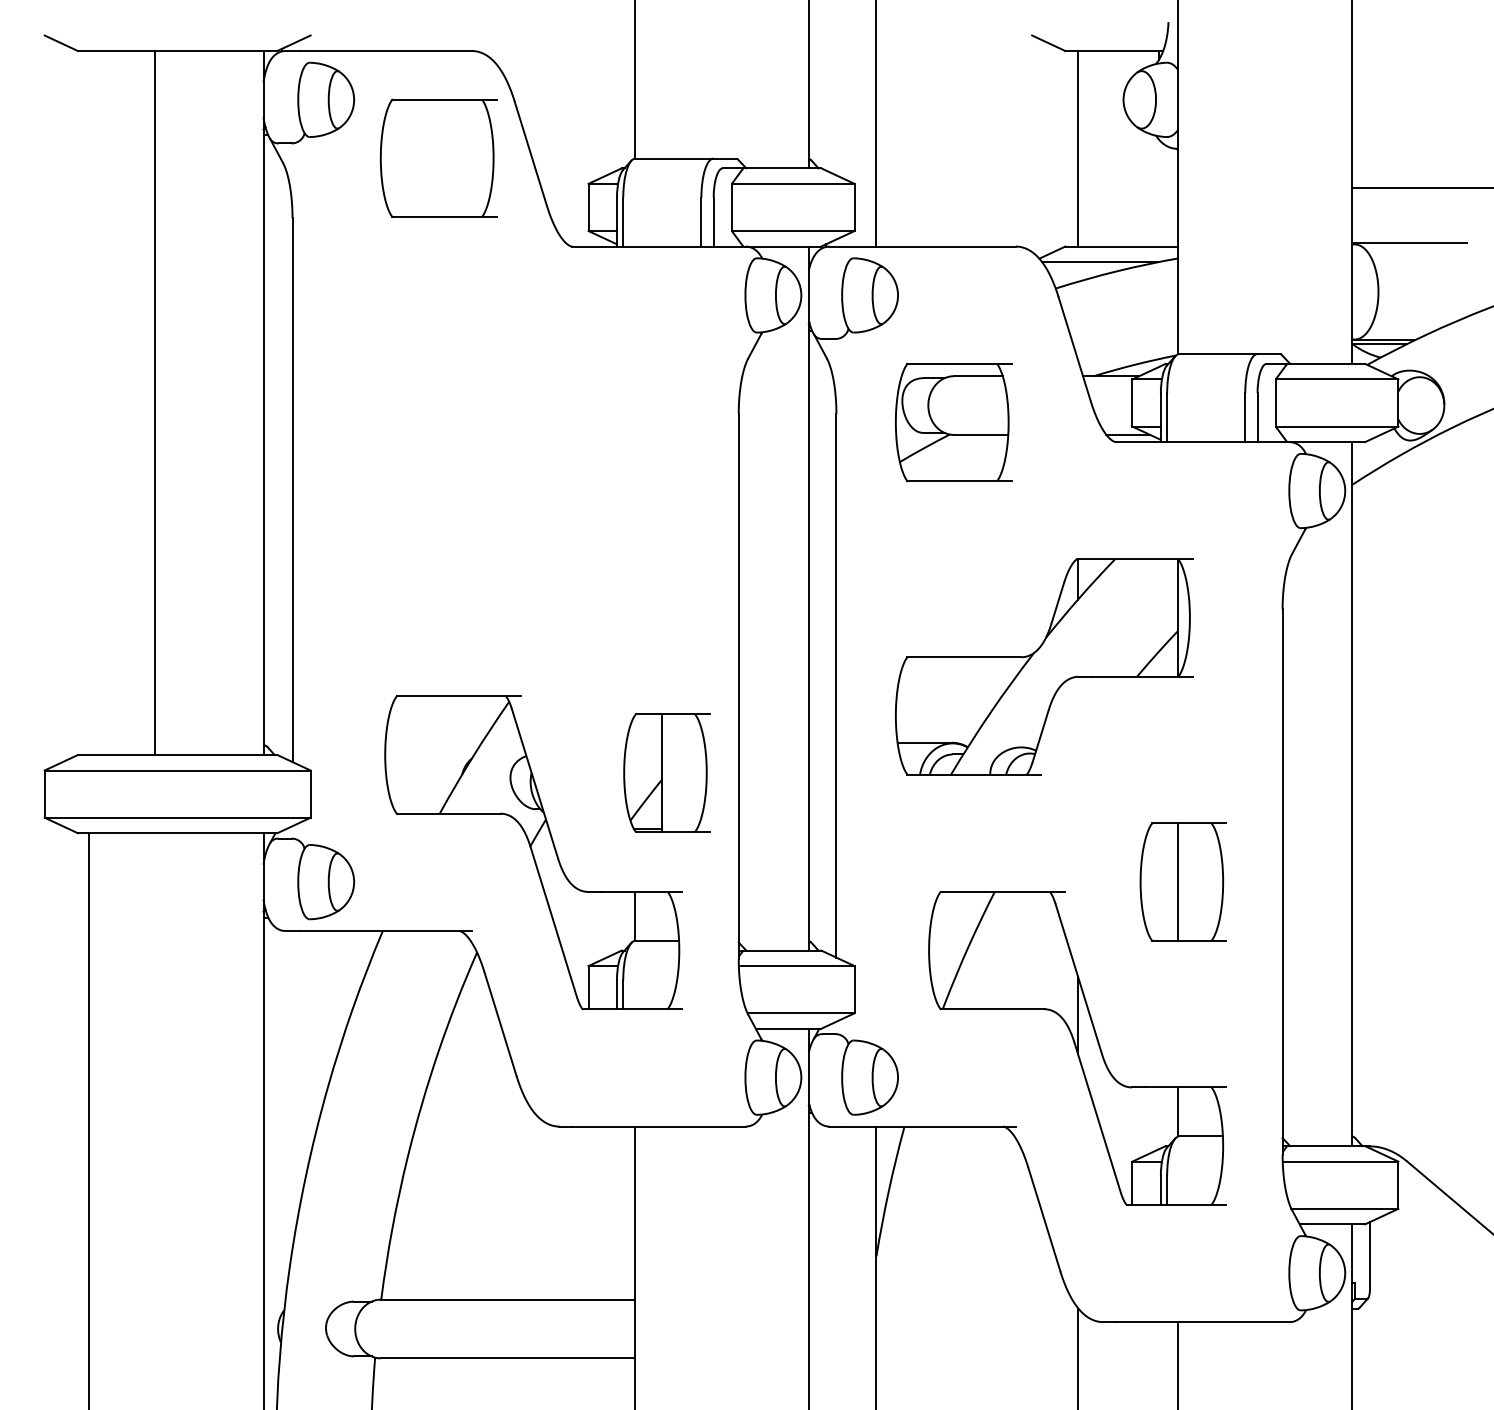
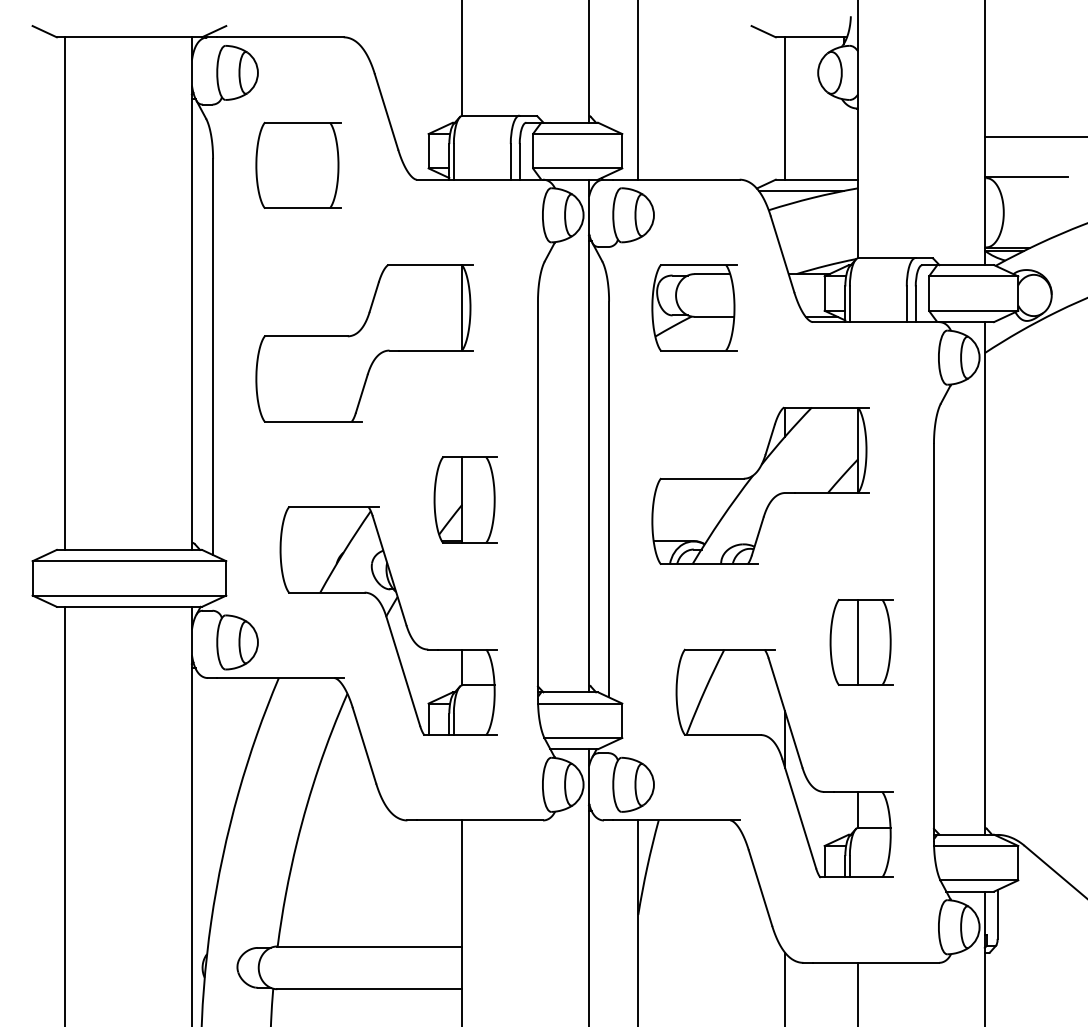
part: (438, 157) -> (298, 164), moved
line: (155, 402) -> (65, 293), moved
part: (500, 471) -> (364, 343), added
part: (666, 772) -> (465, 499), moved

